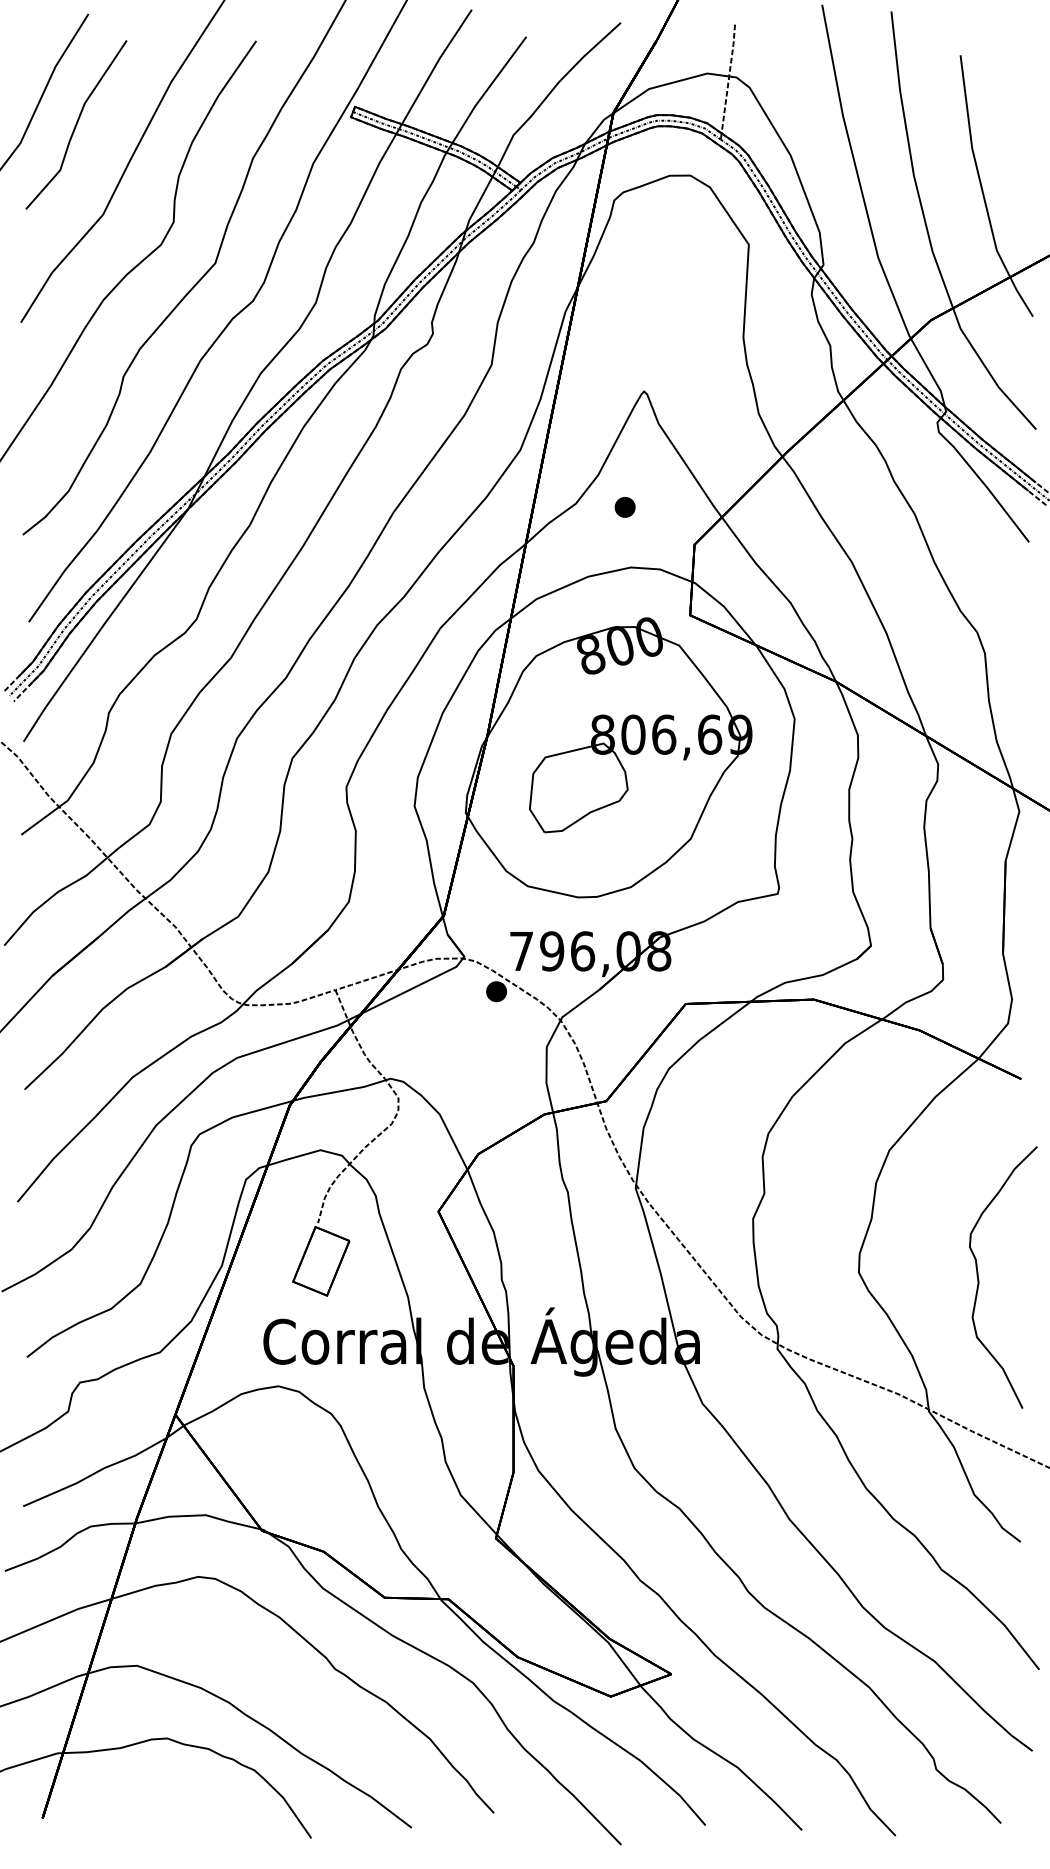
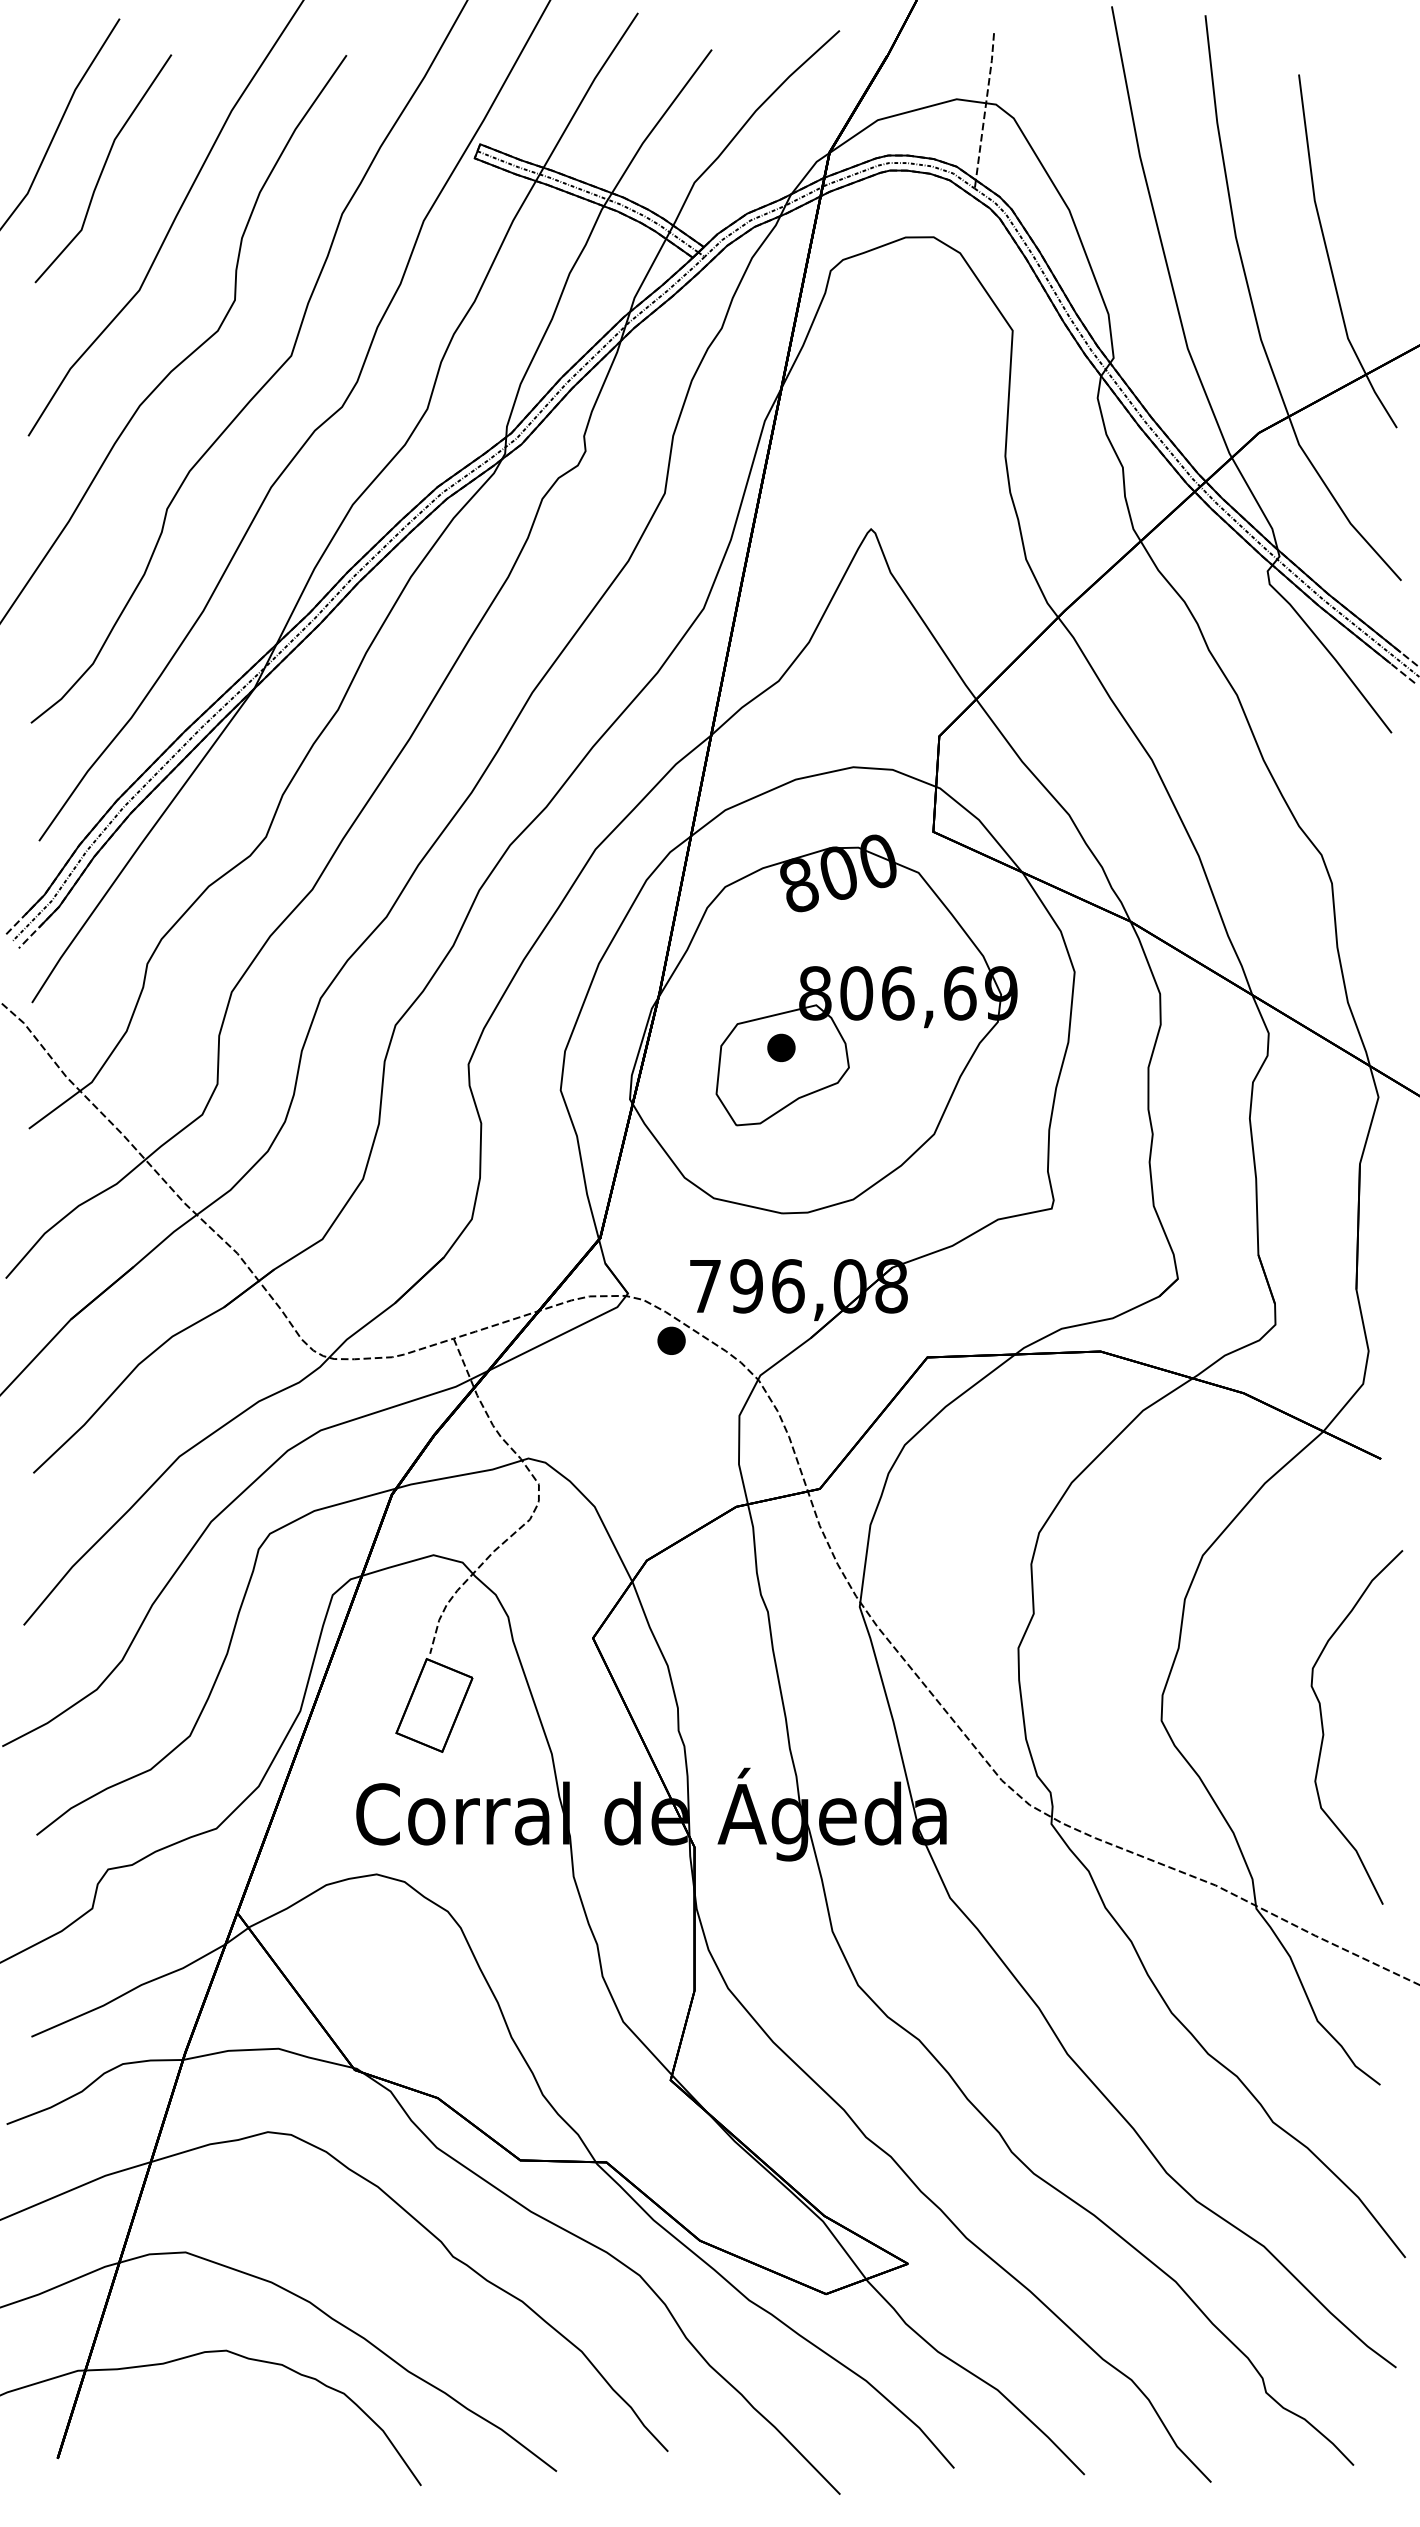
part: (625, 507) -> (781, 1047), moved

